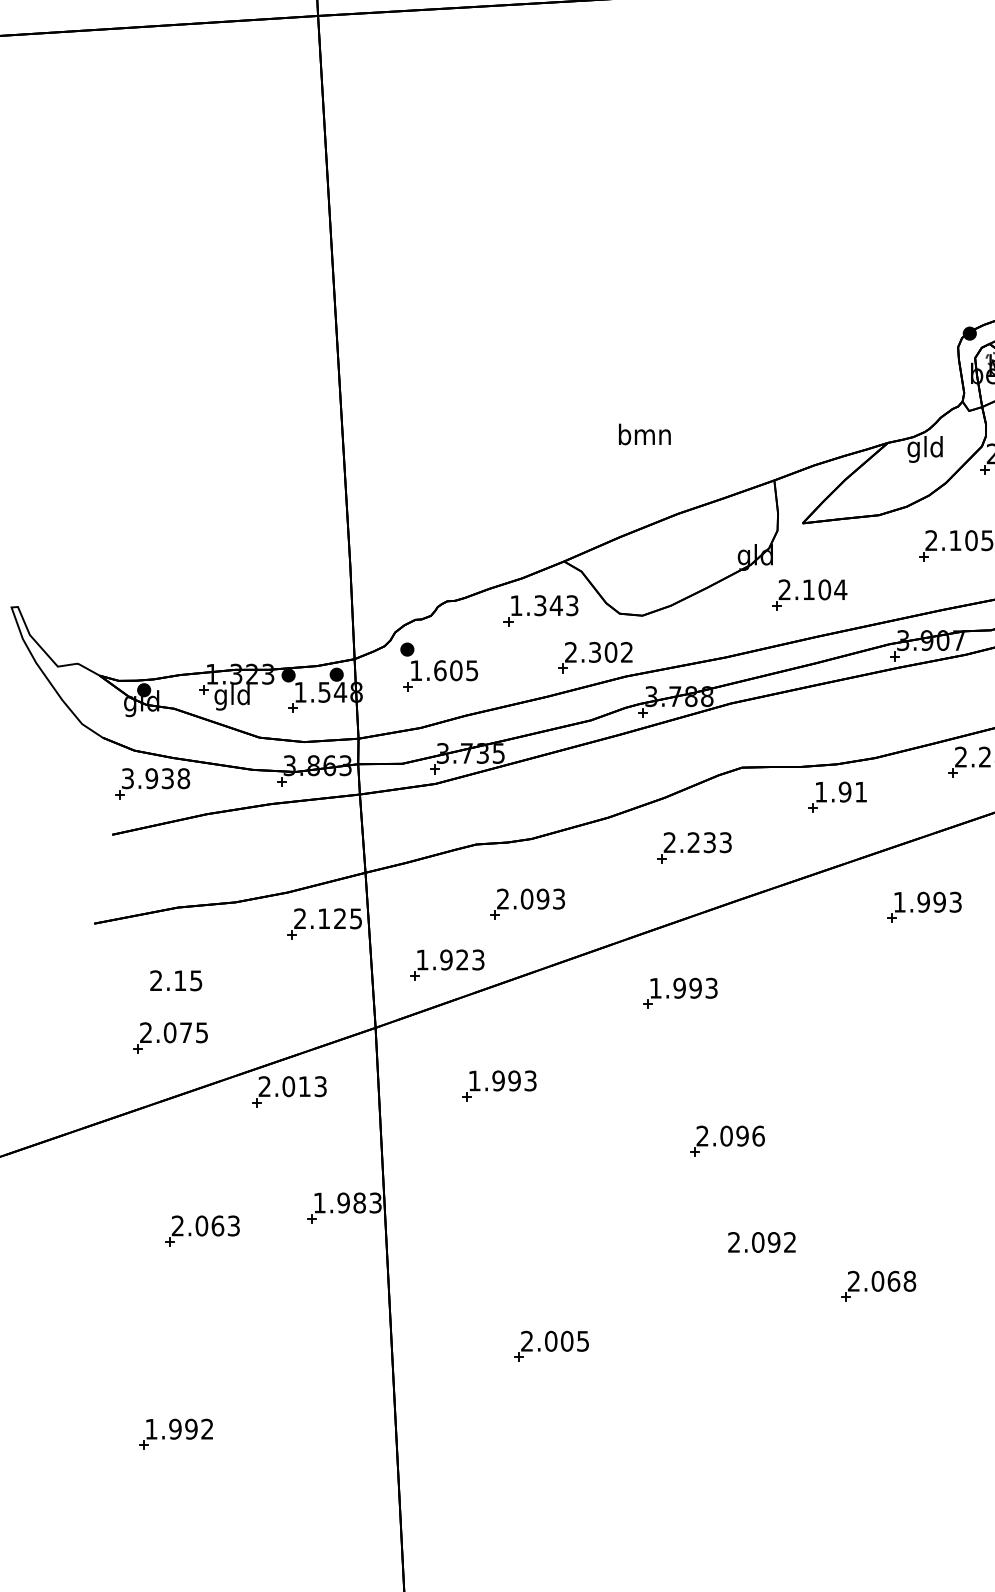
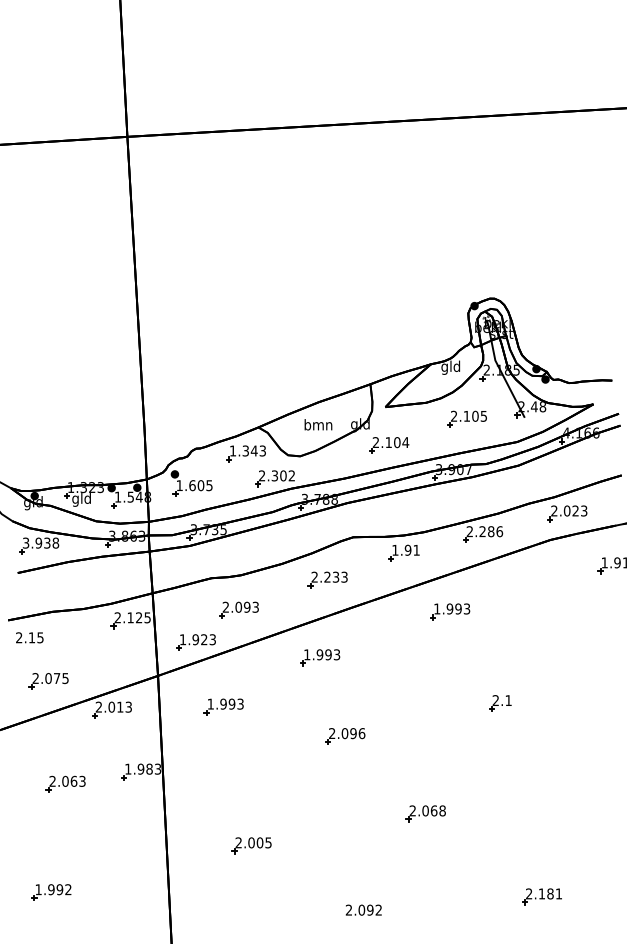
text: (644, 433) -> (318, 424), moved
text: (175, 980) -> (29, 637), moved
text: (761, 1241) -> (363, 909), moved

